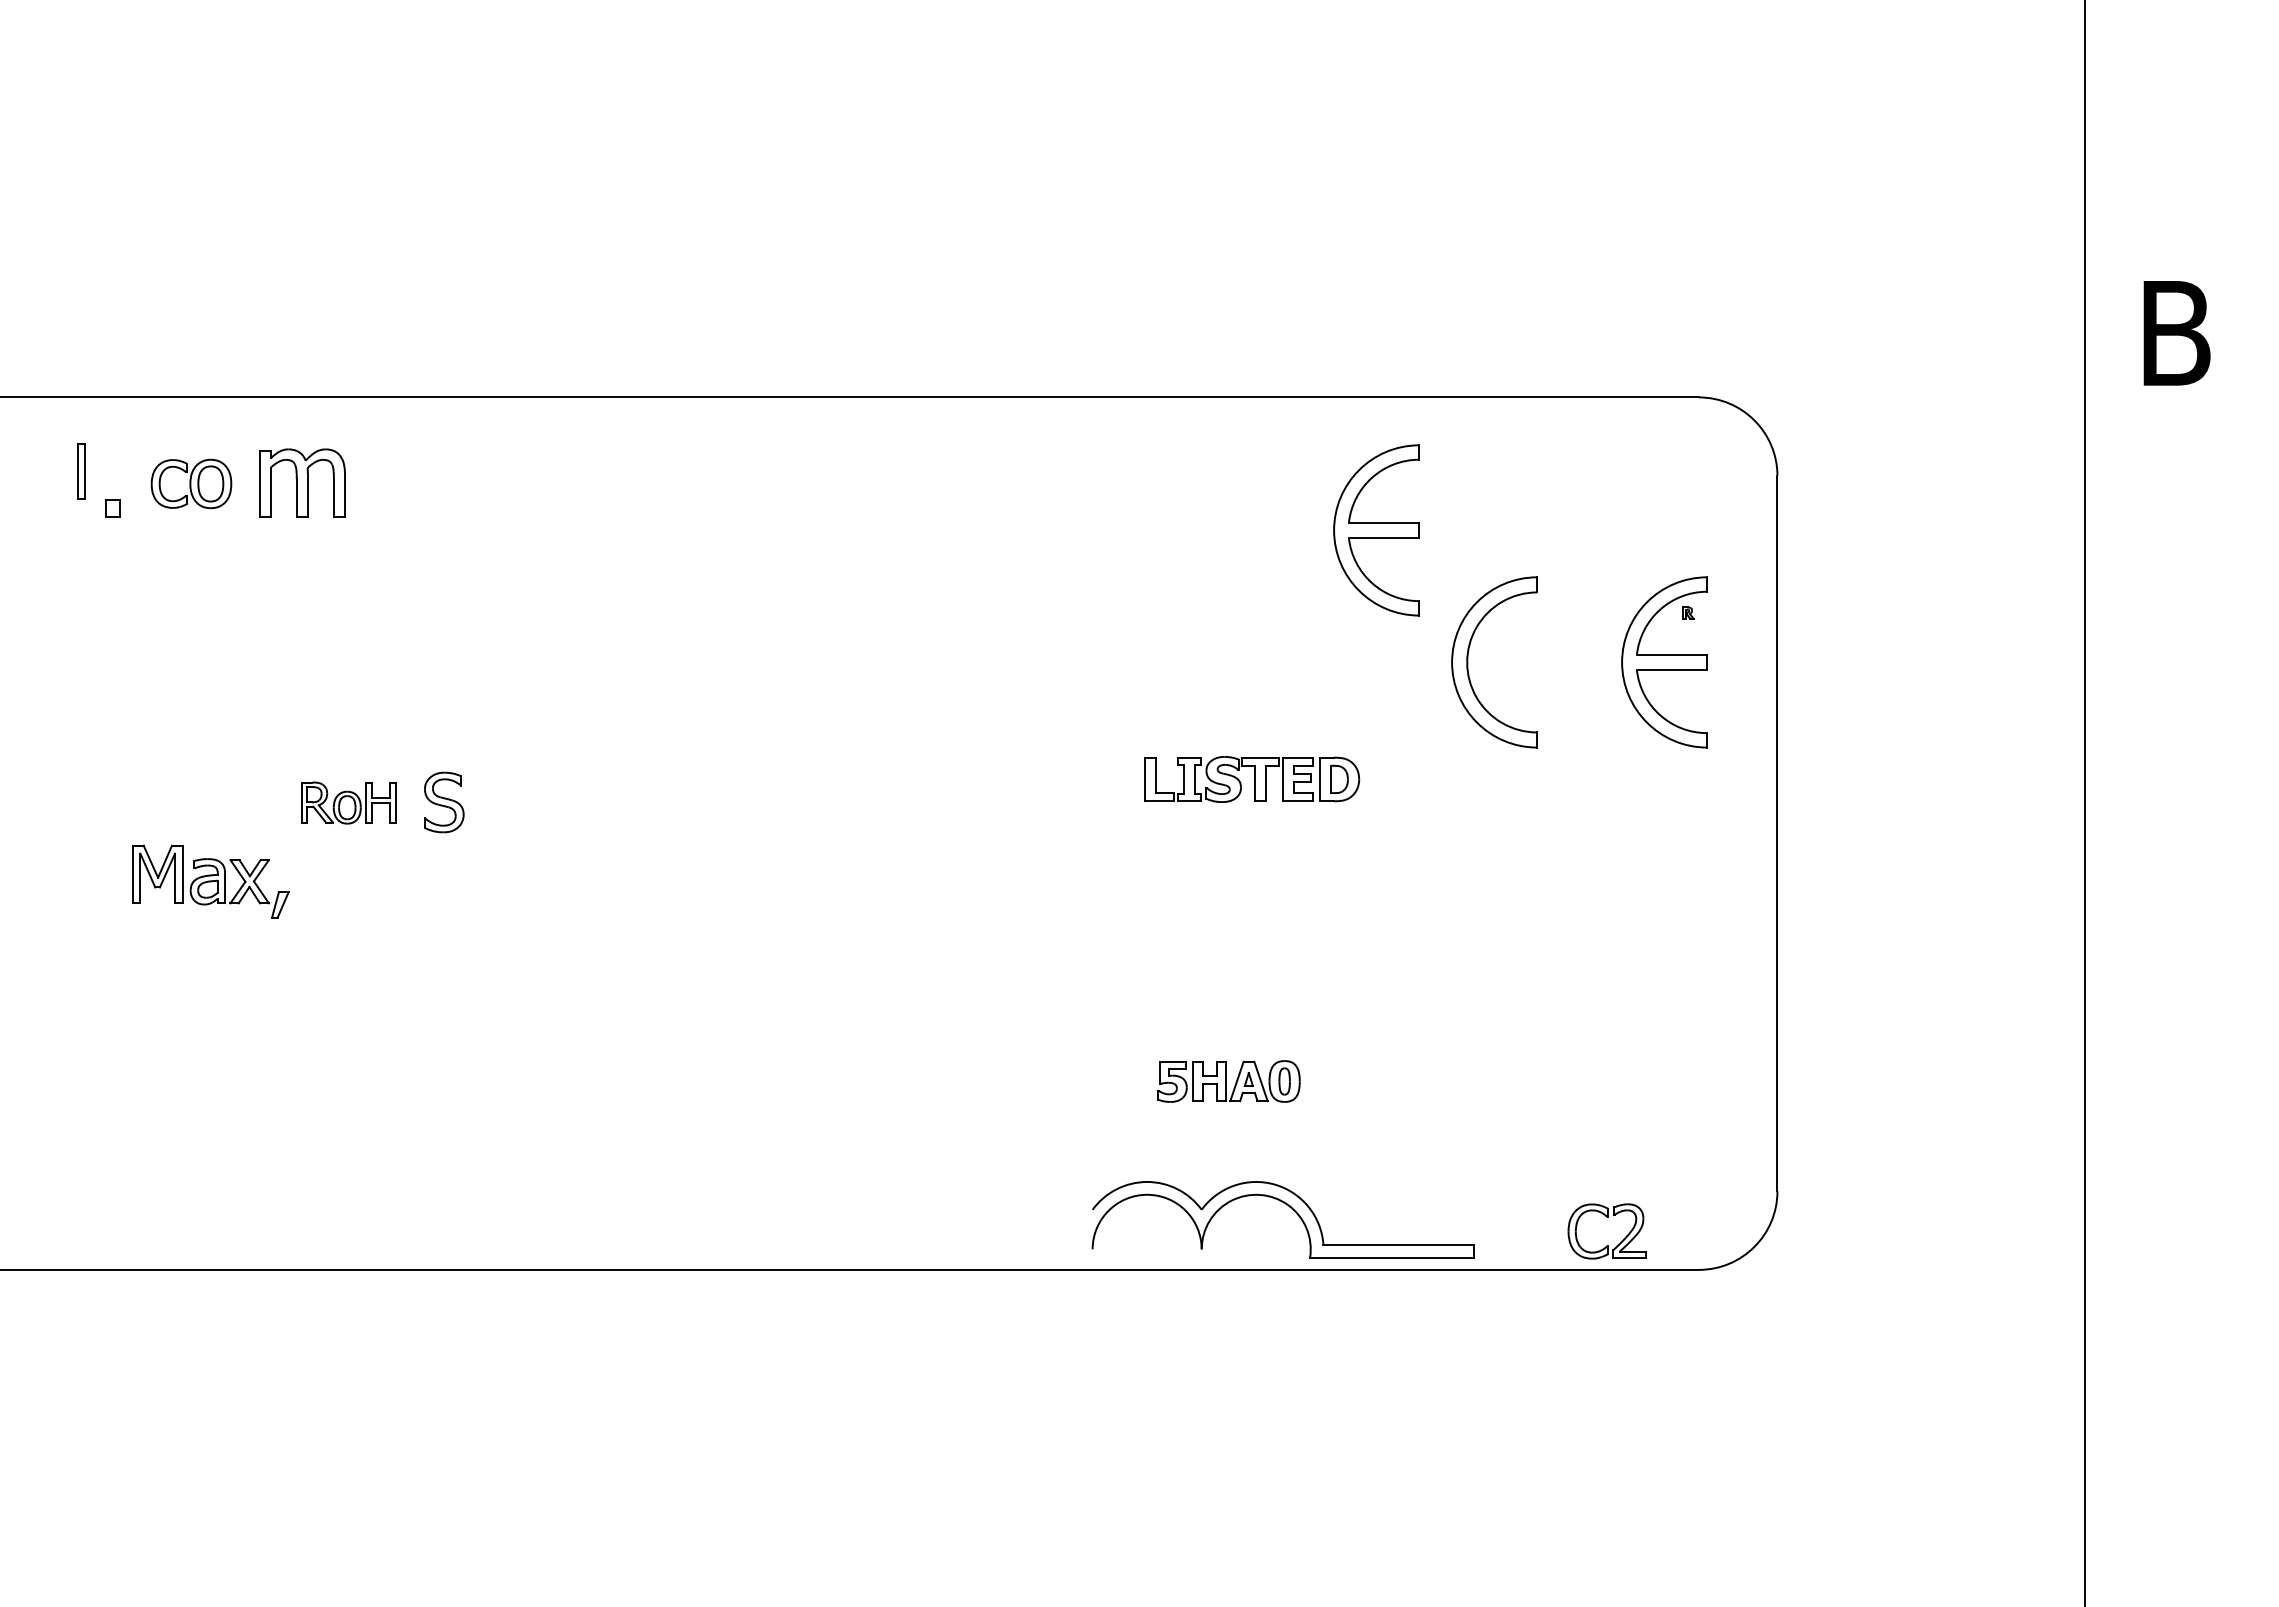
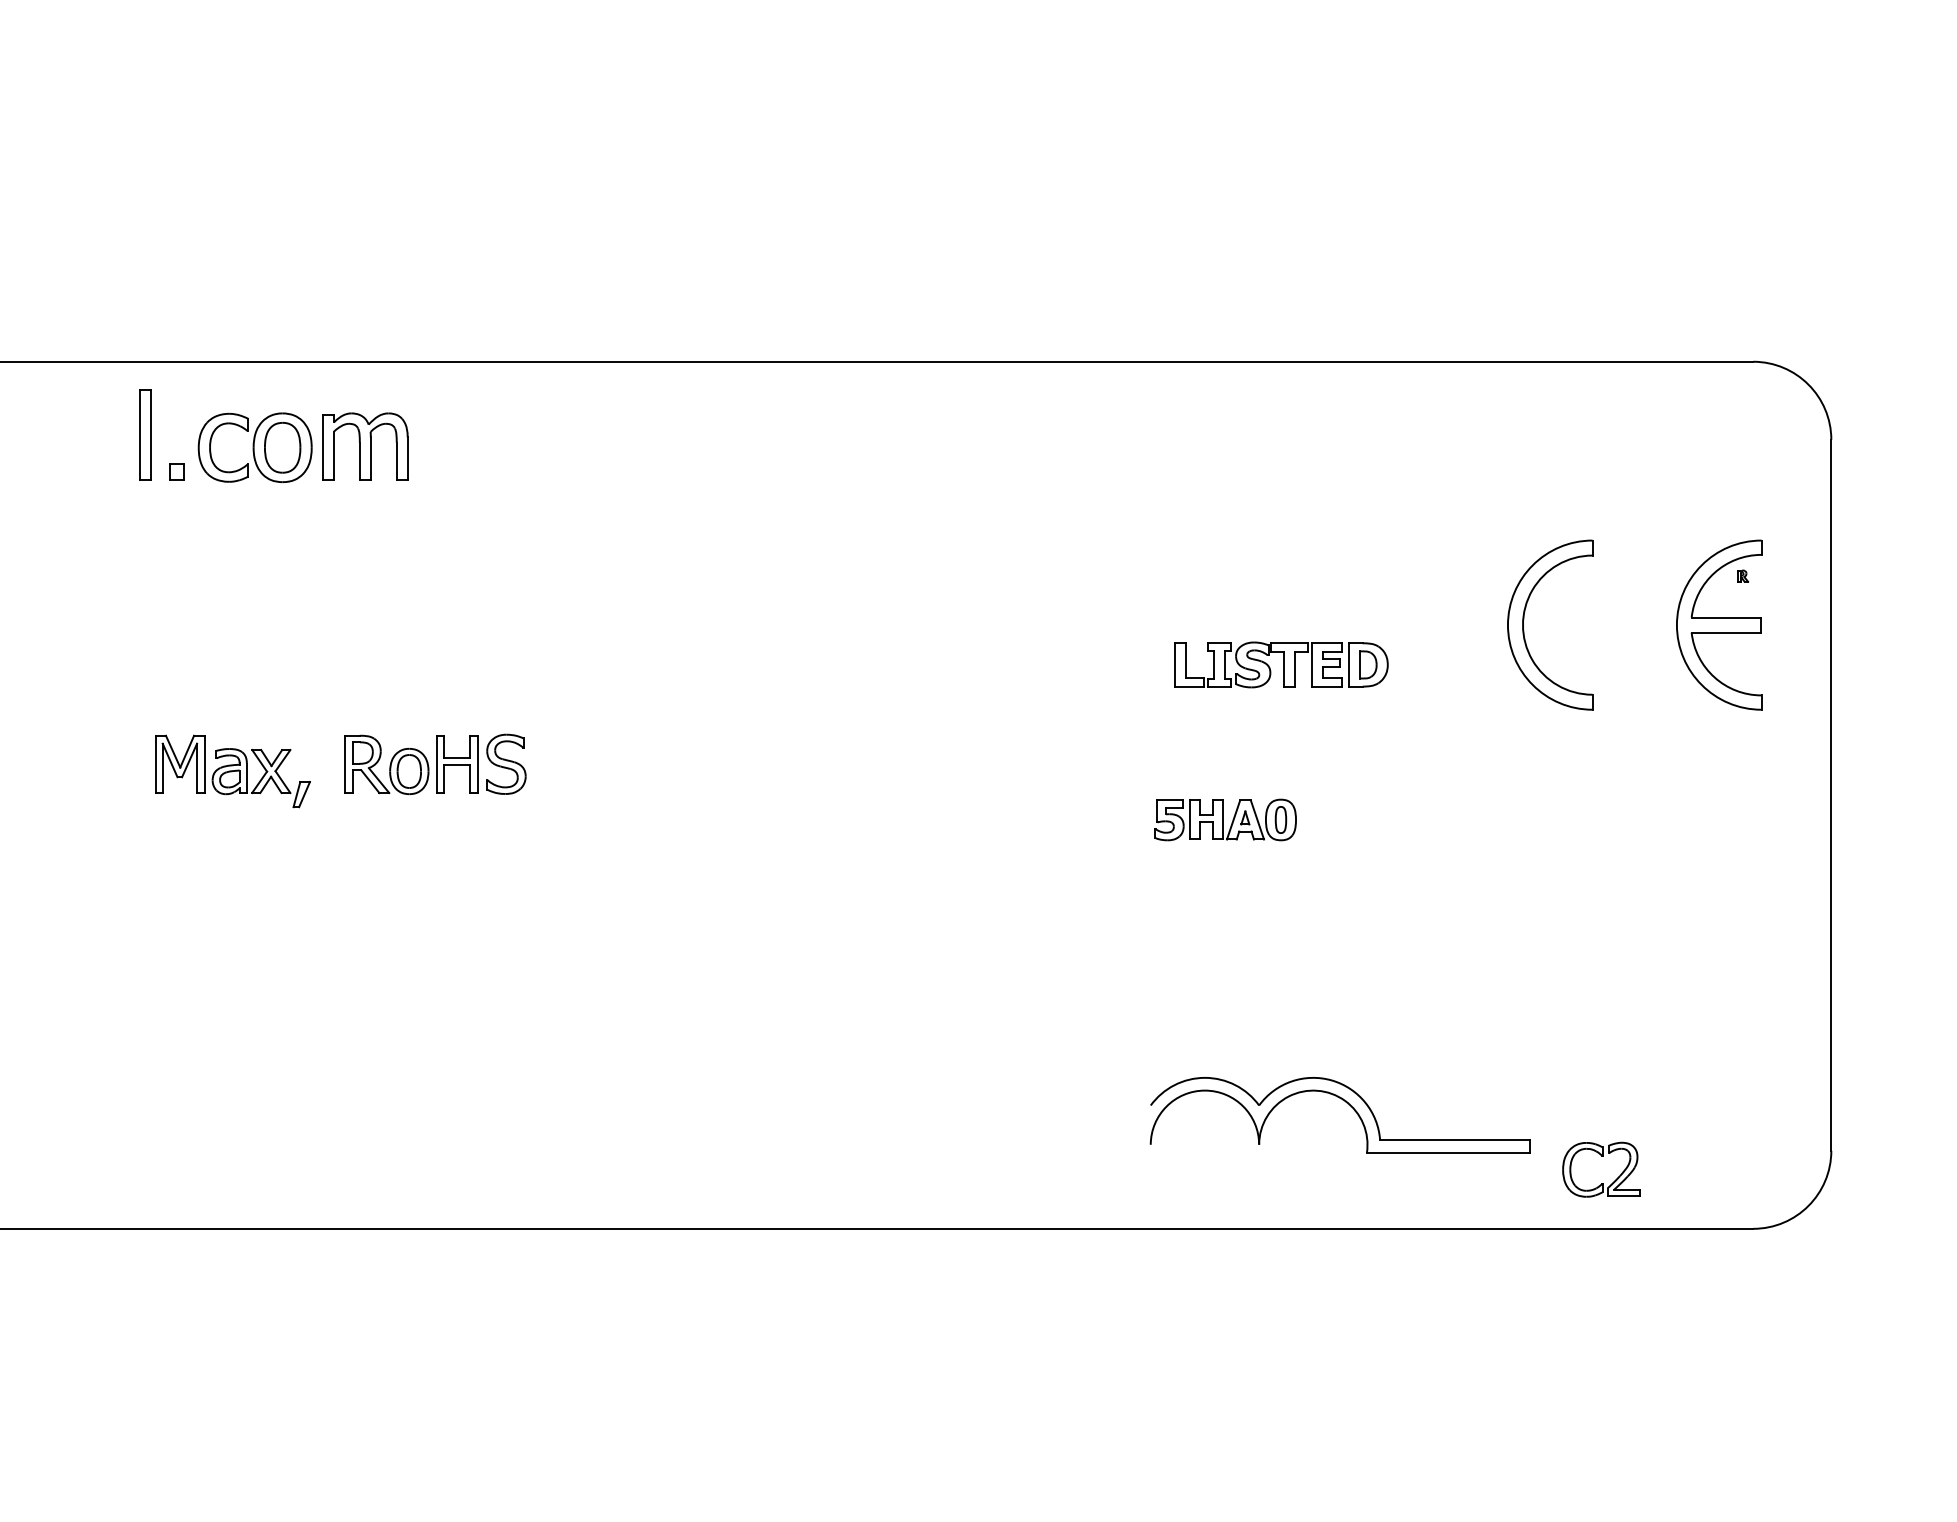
part: (81, 471) -> (145, 435), size x1.67
part: (191, 483) -> (255, 447), size x1.43
part: (1376, 530) -> (1432, 494), removed
part: (1252, 779) -> (1281, 664), moved
part: (348, 802) -> (411, 764), size x1.43
part: (210, 881) -> (232, 771), moved
part: (1228, 1081) -> (1225, 819), moved
part: (1291, 1209) -> (1348, 1105), moved
part: (1606, 1217) -> (1600, 1155), moved

